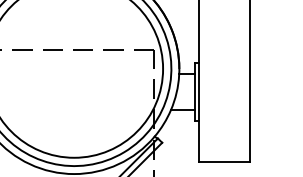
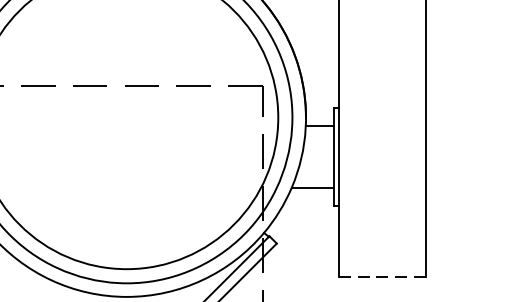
line: (224, 162) -> (383, 277), solid -> dashed

